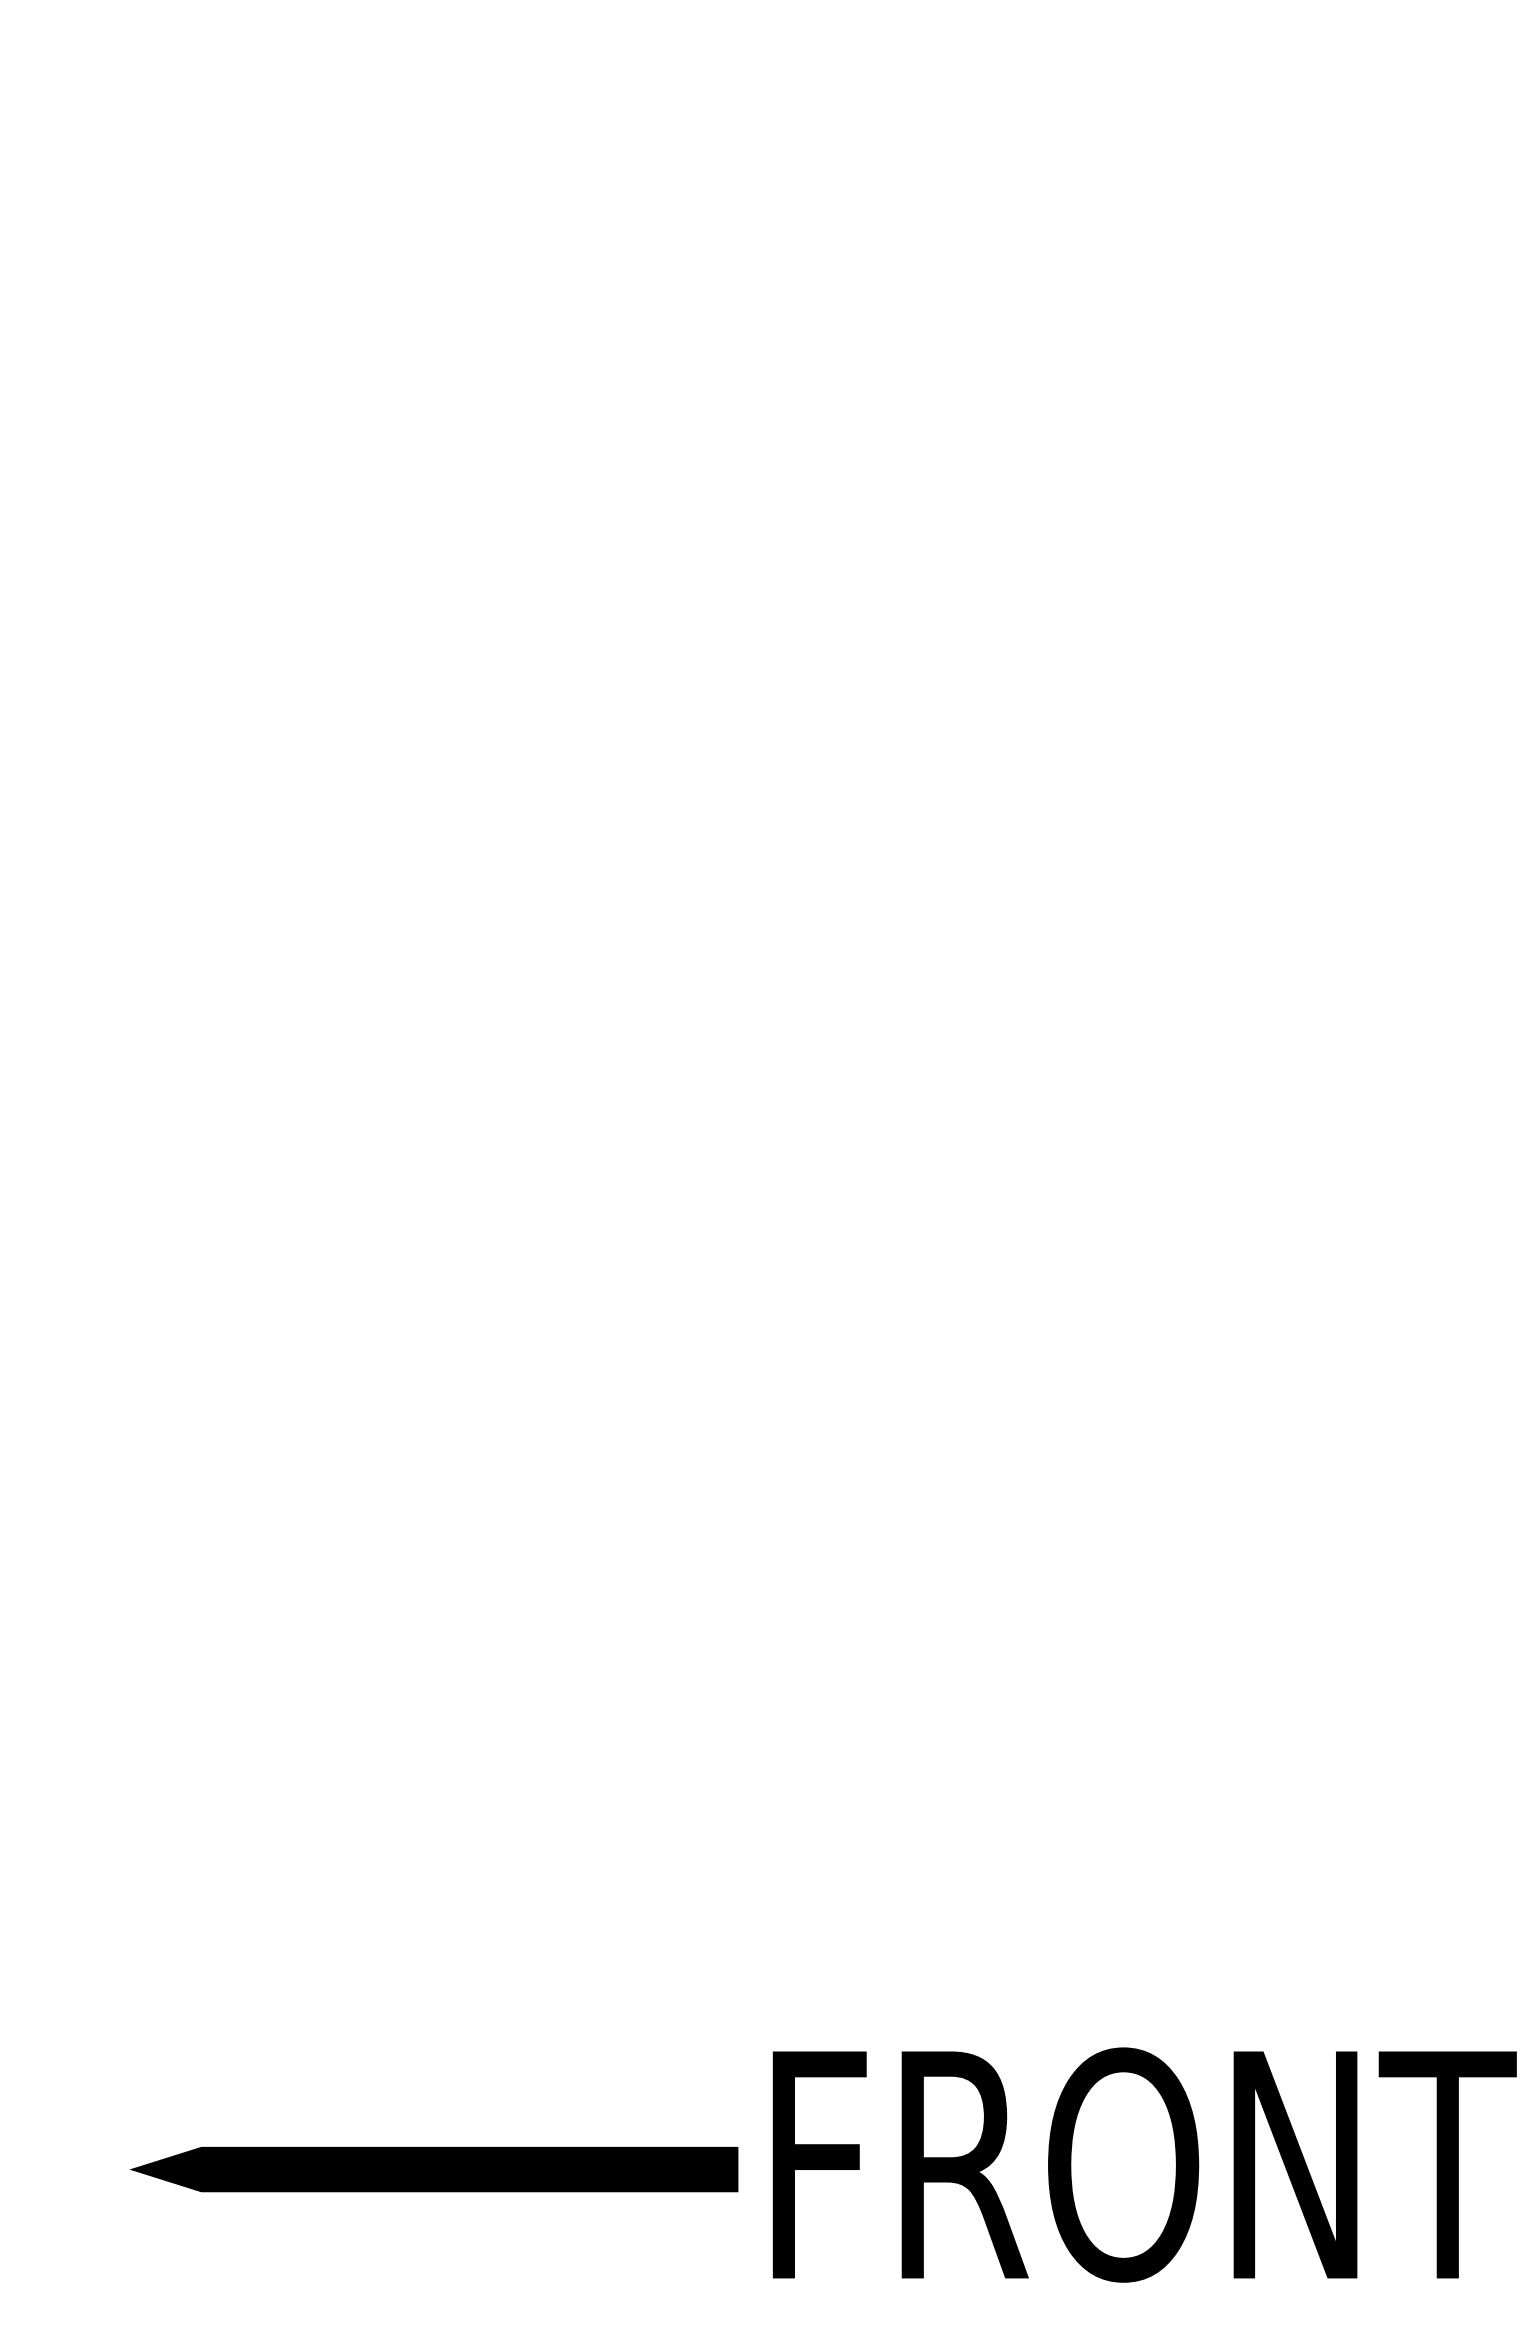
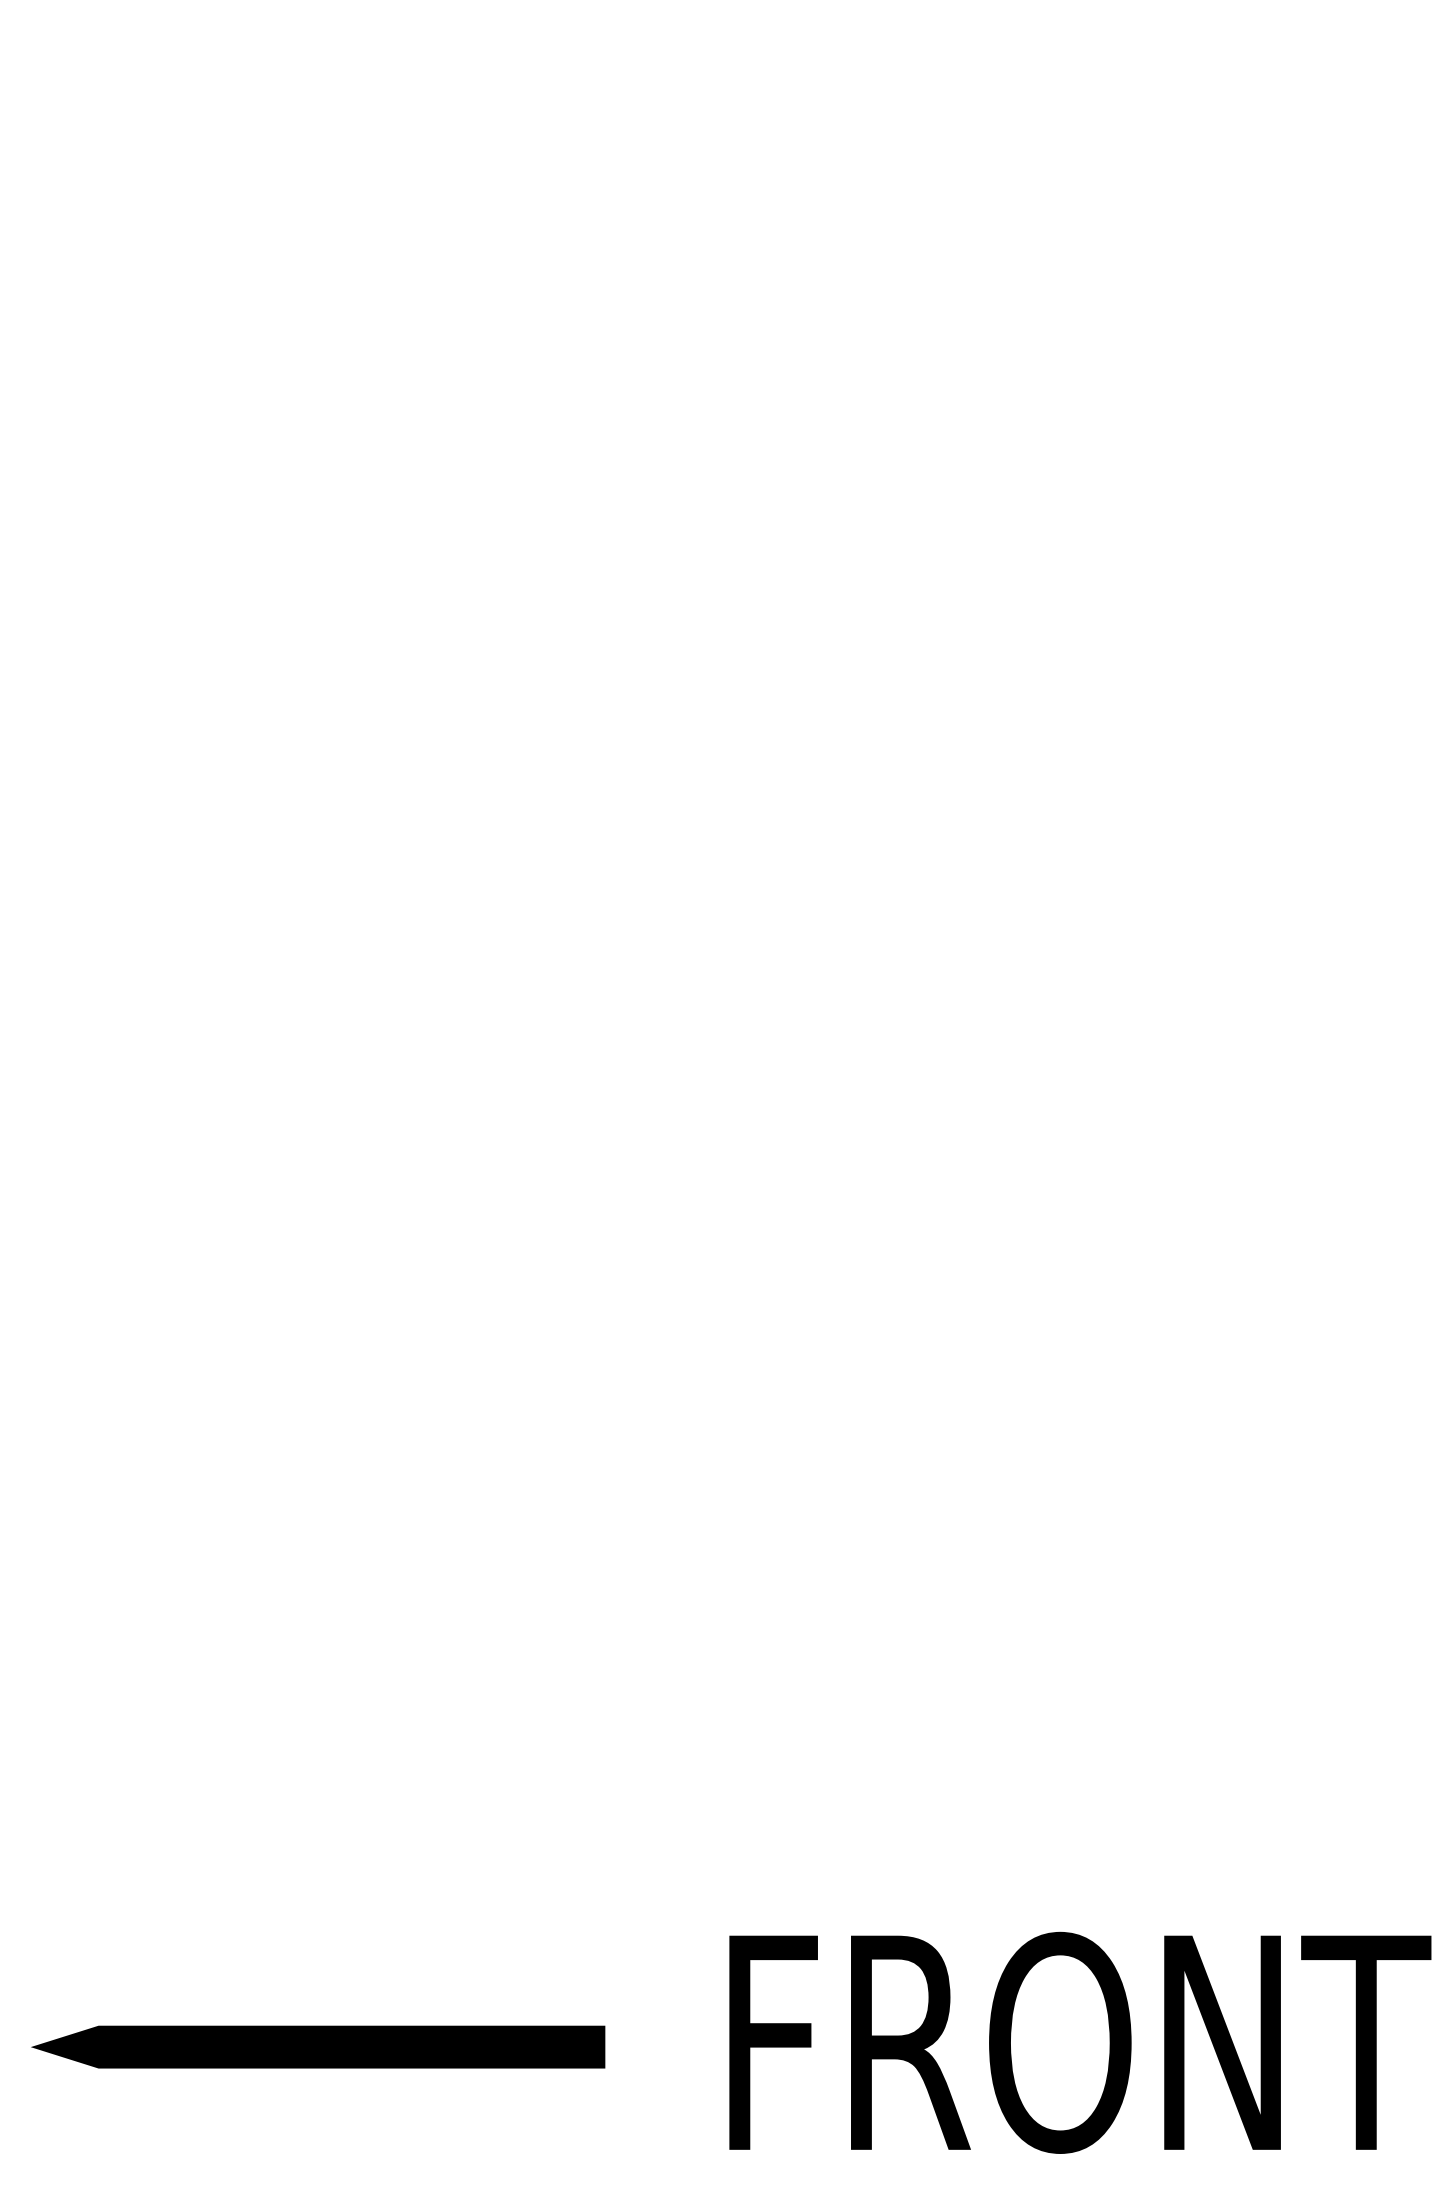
line: (434, 2169) -> (318, 2047), moved

